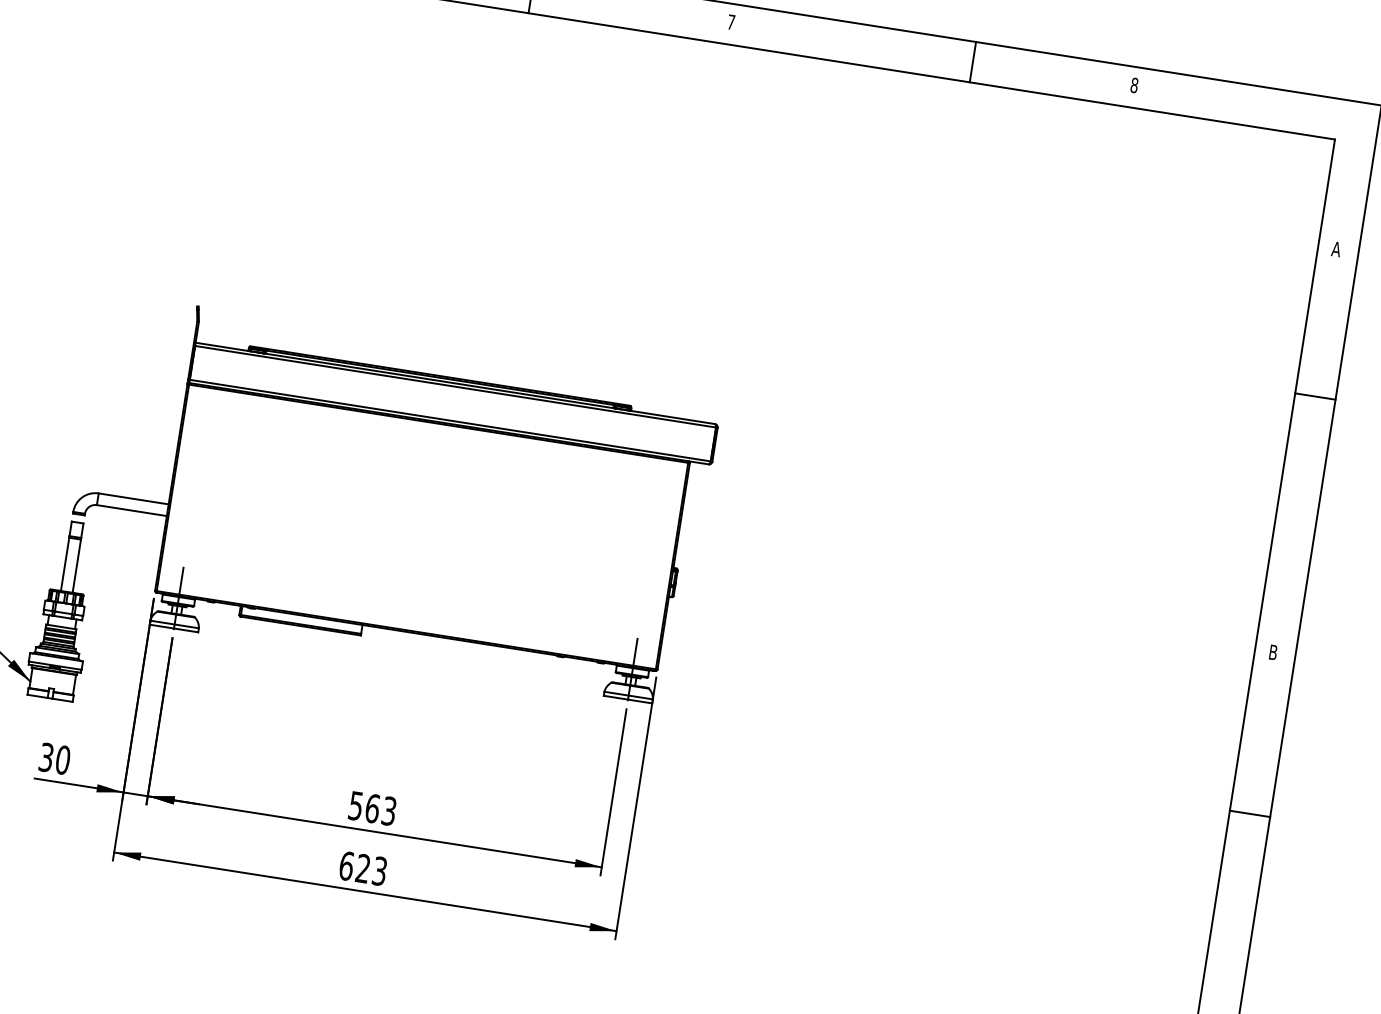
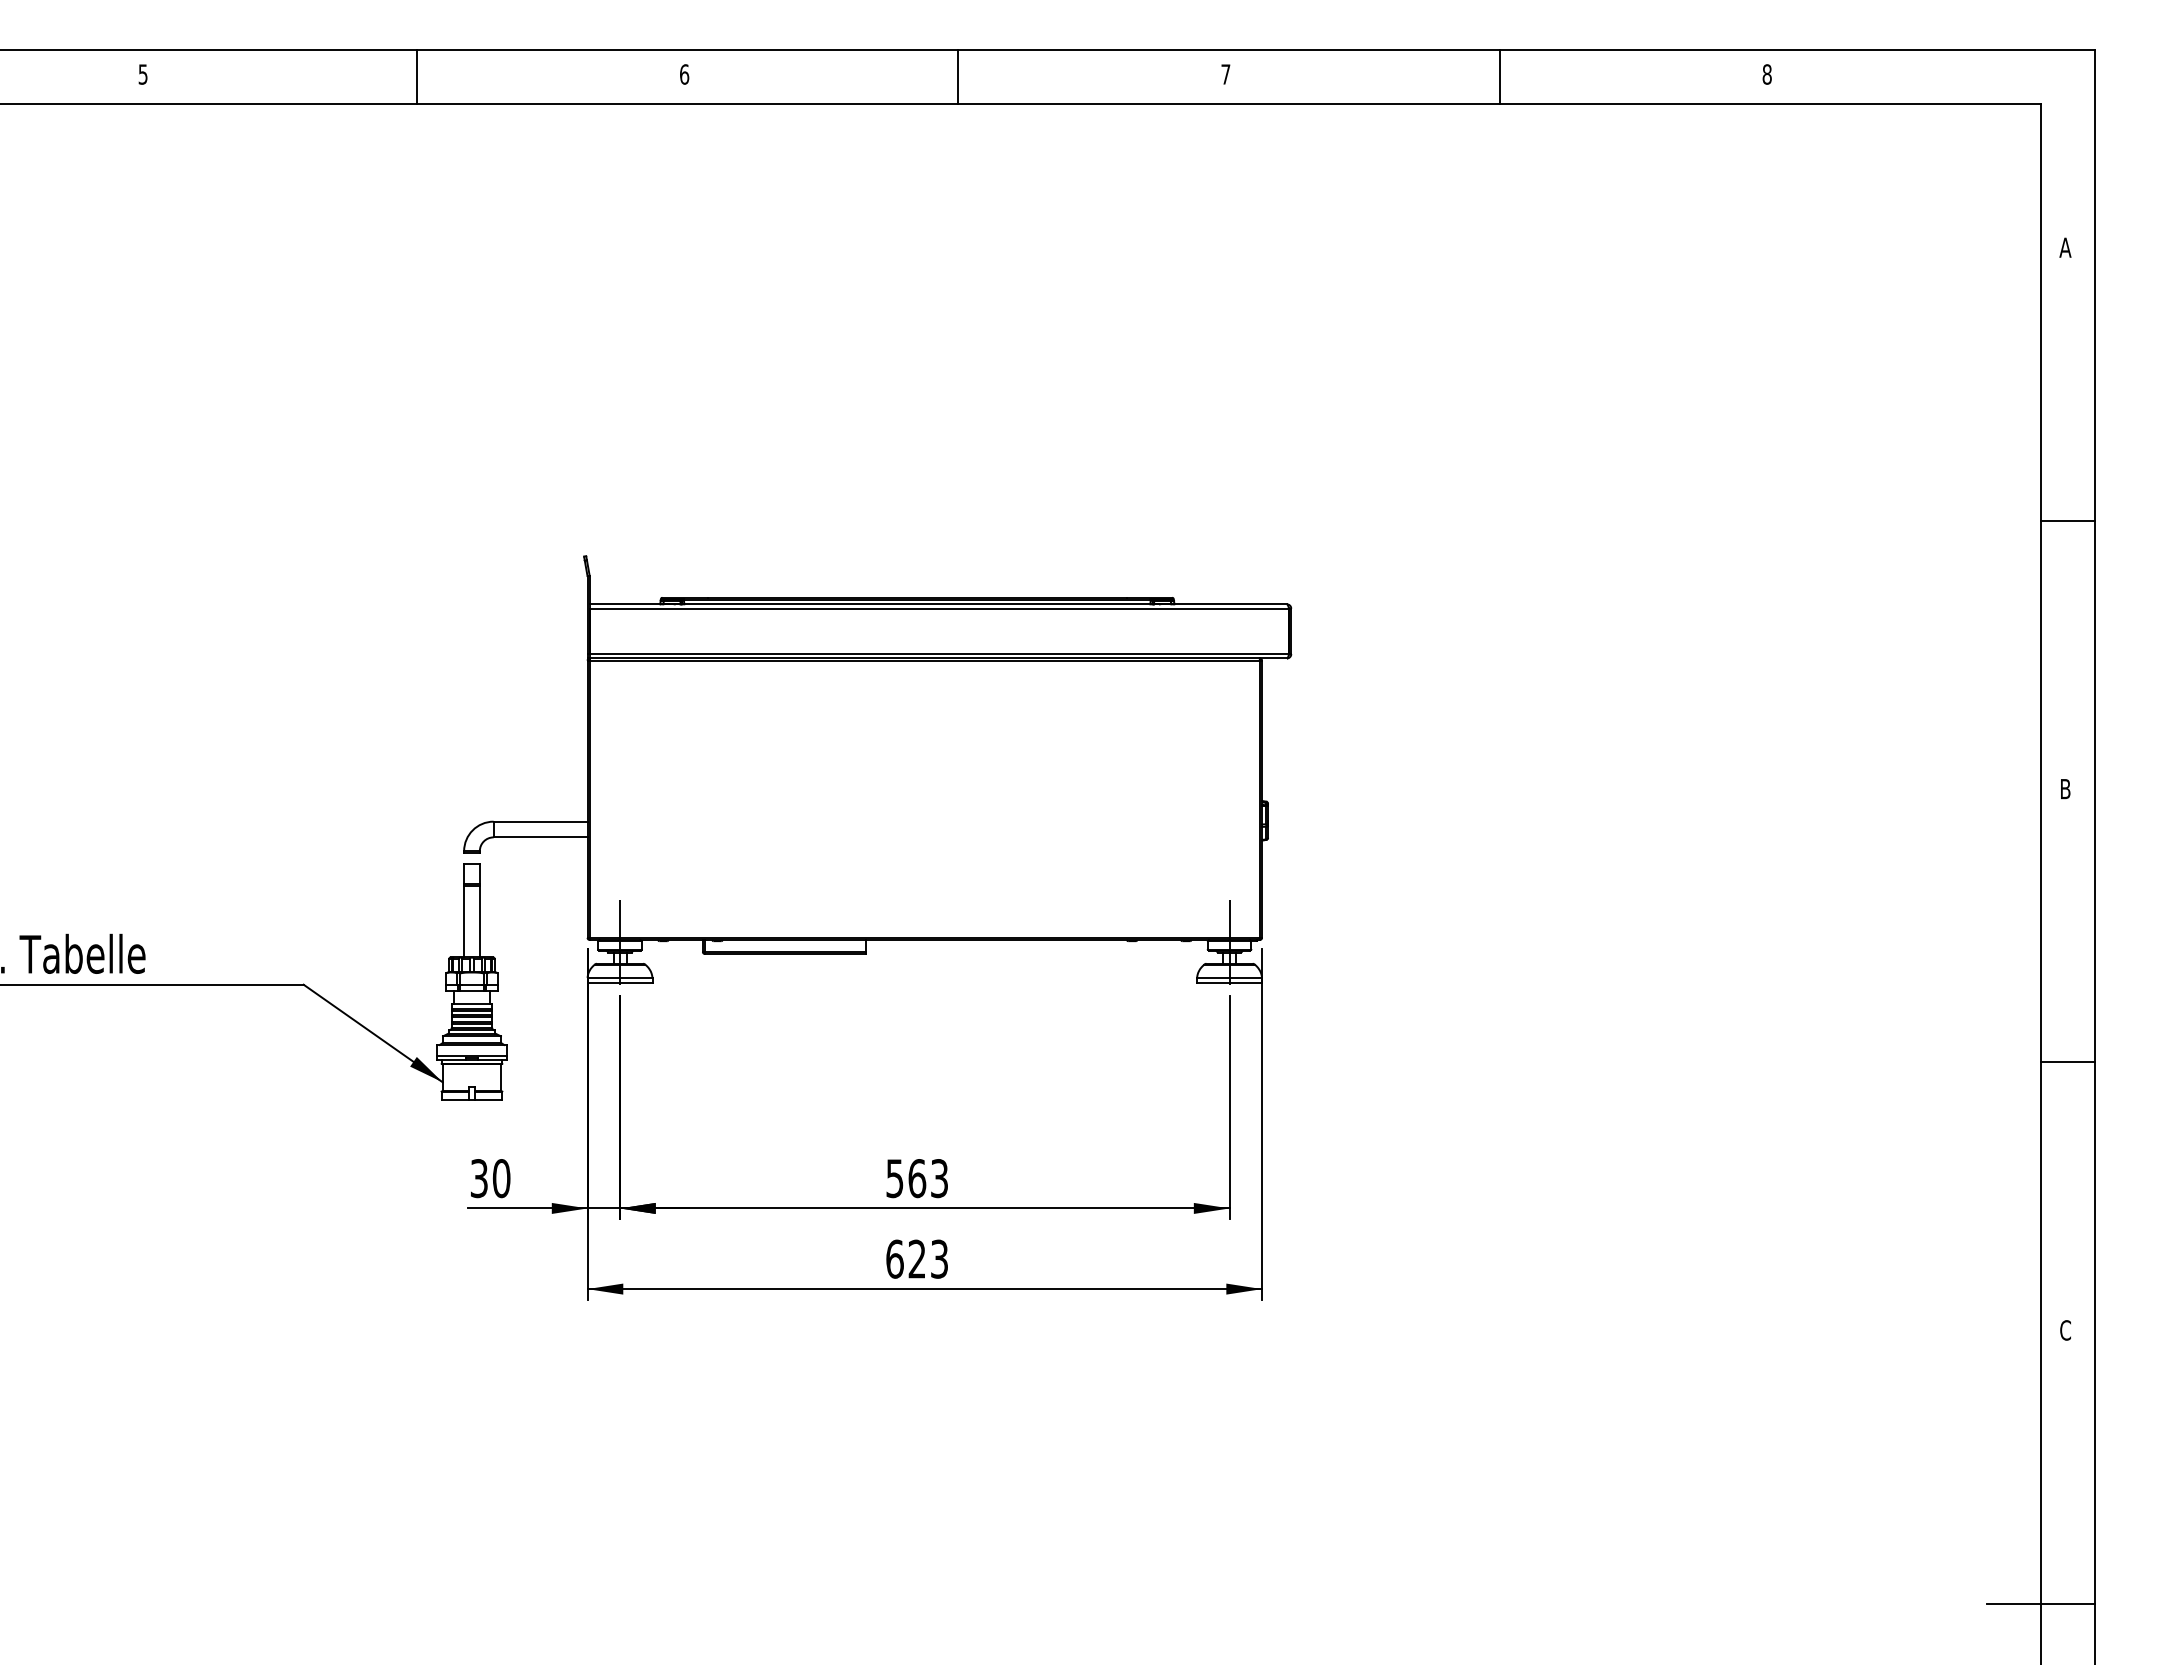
line: (972, 62) -> (1499, 77), moved
line: (1315, 396) -> (2068, 521), moved
line: (1250, 814) -> (2068, 1062), moved

